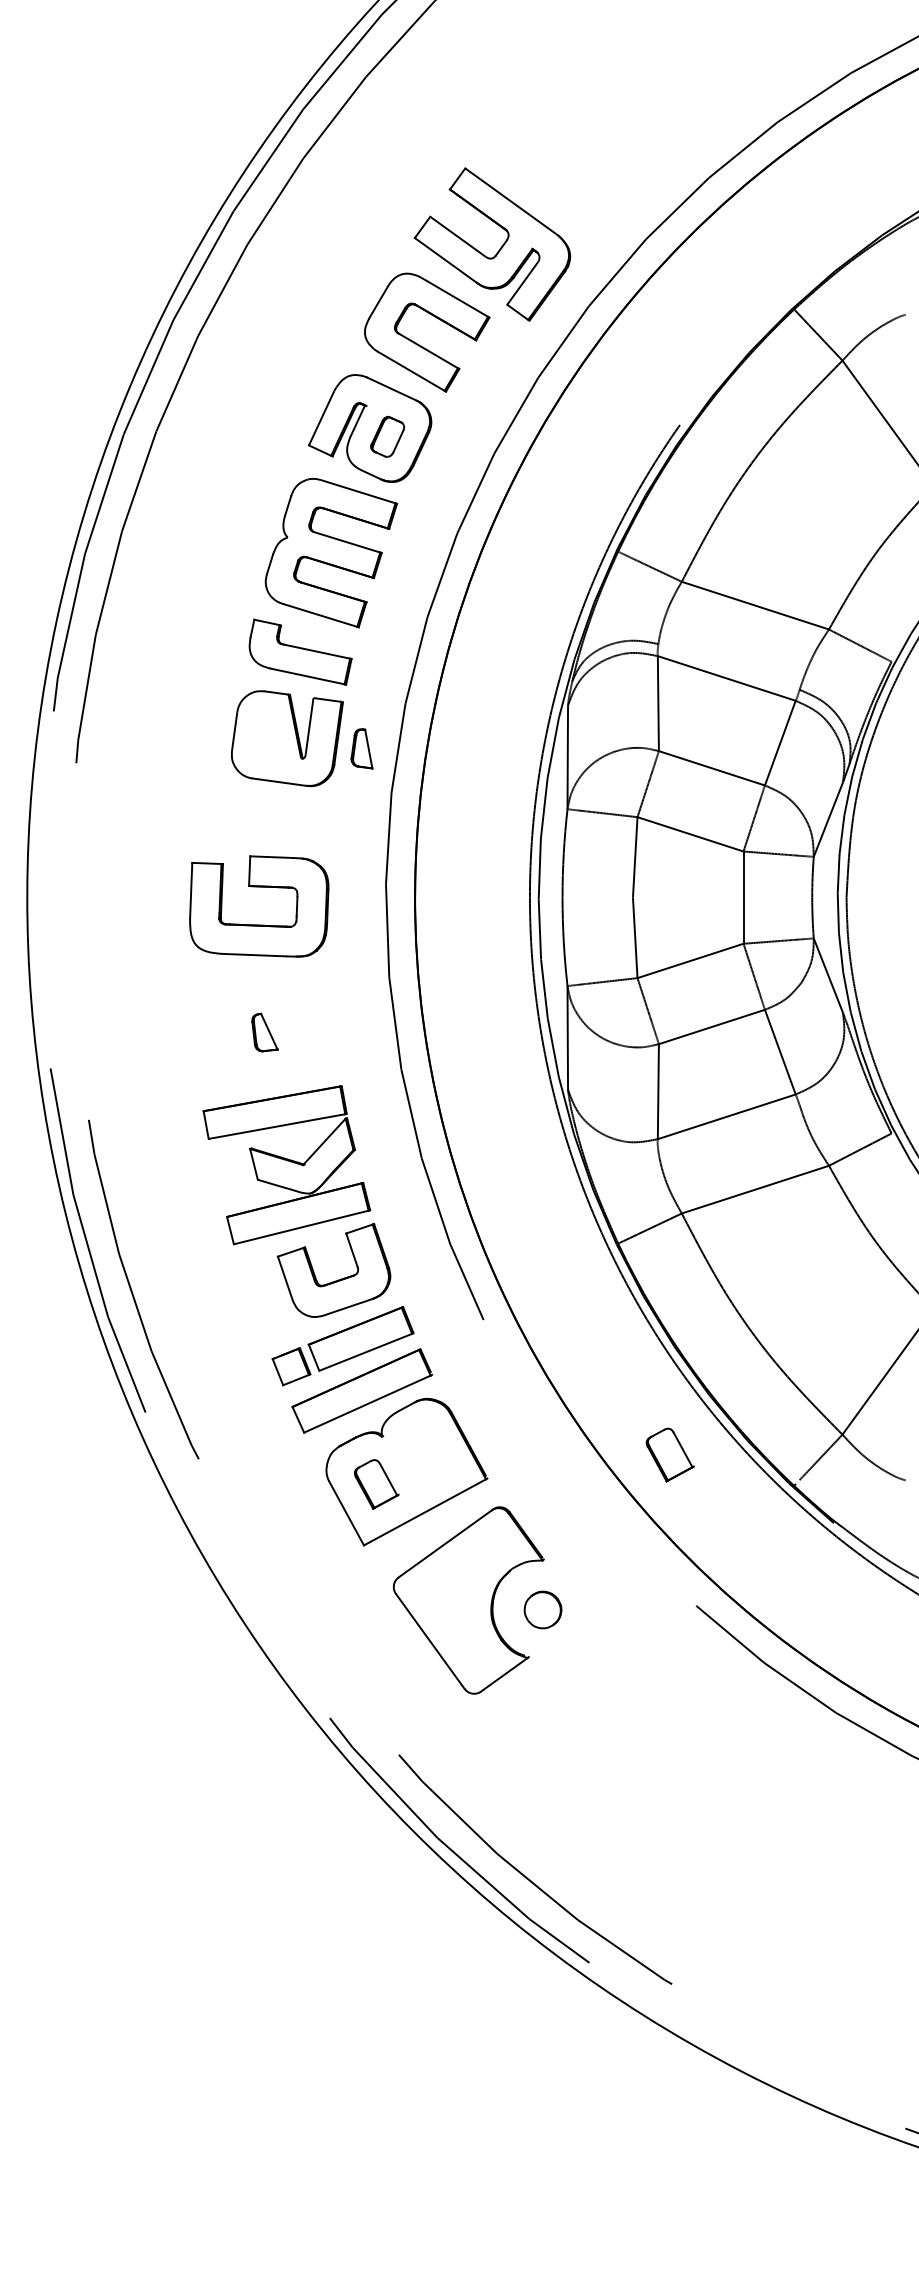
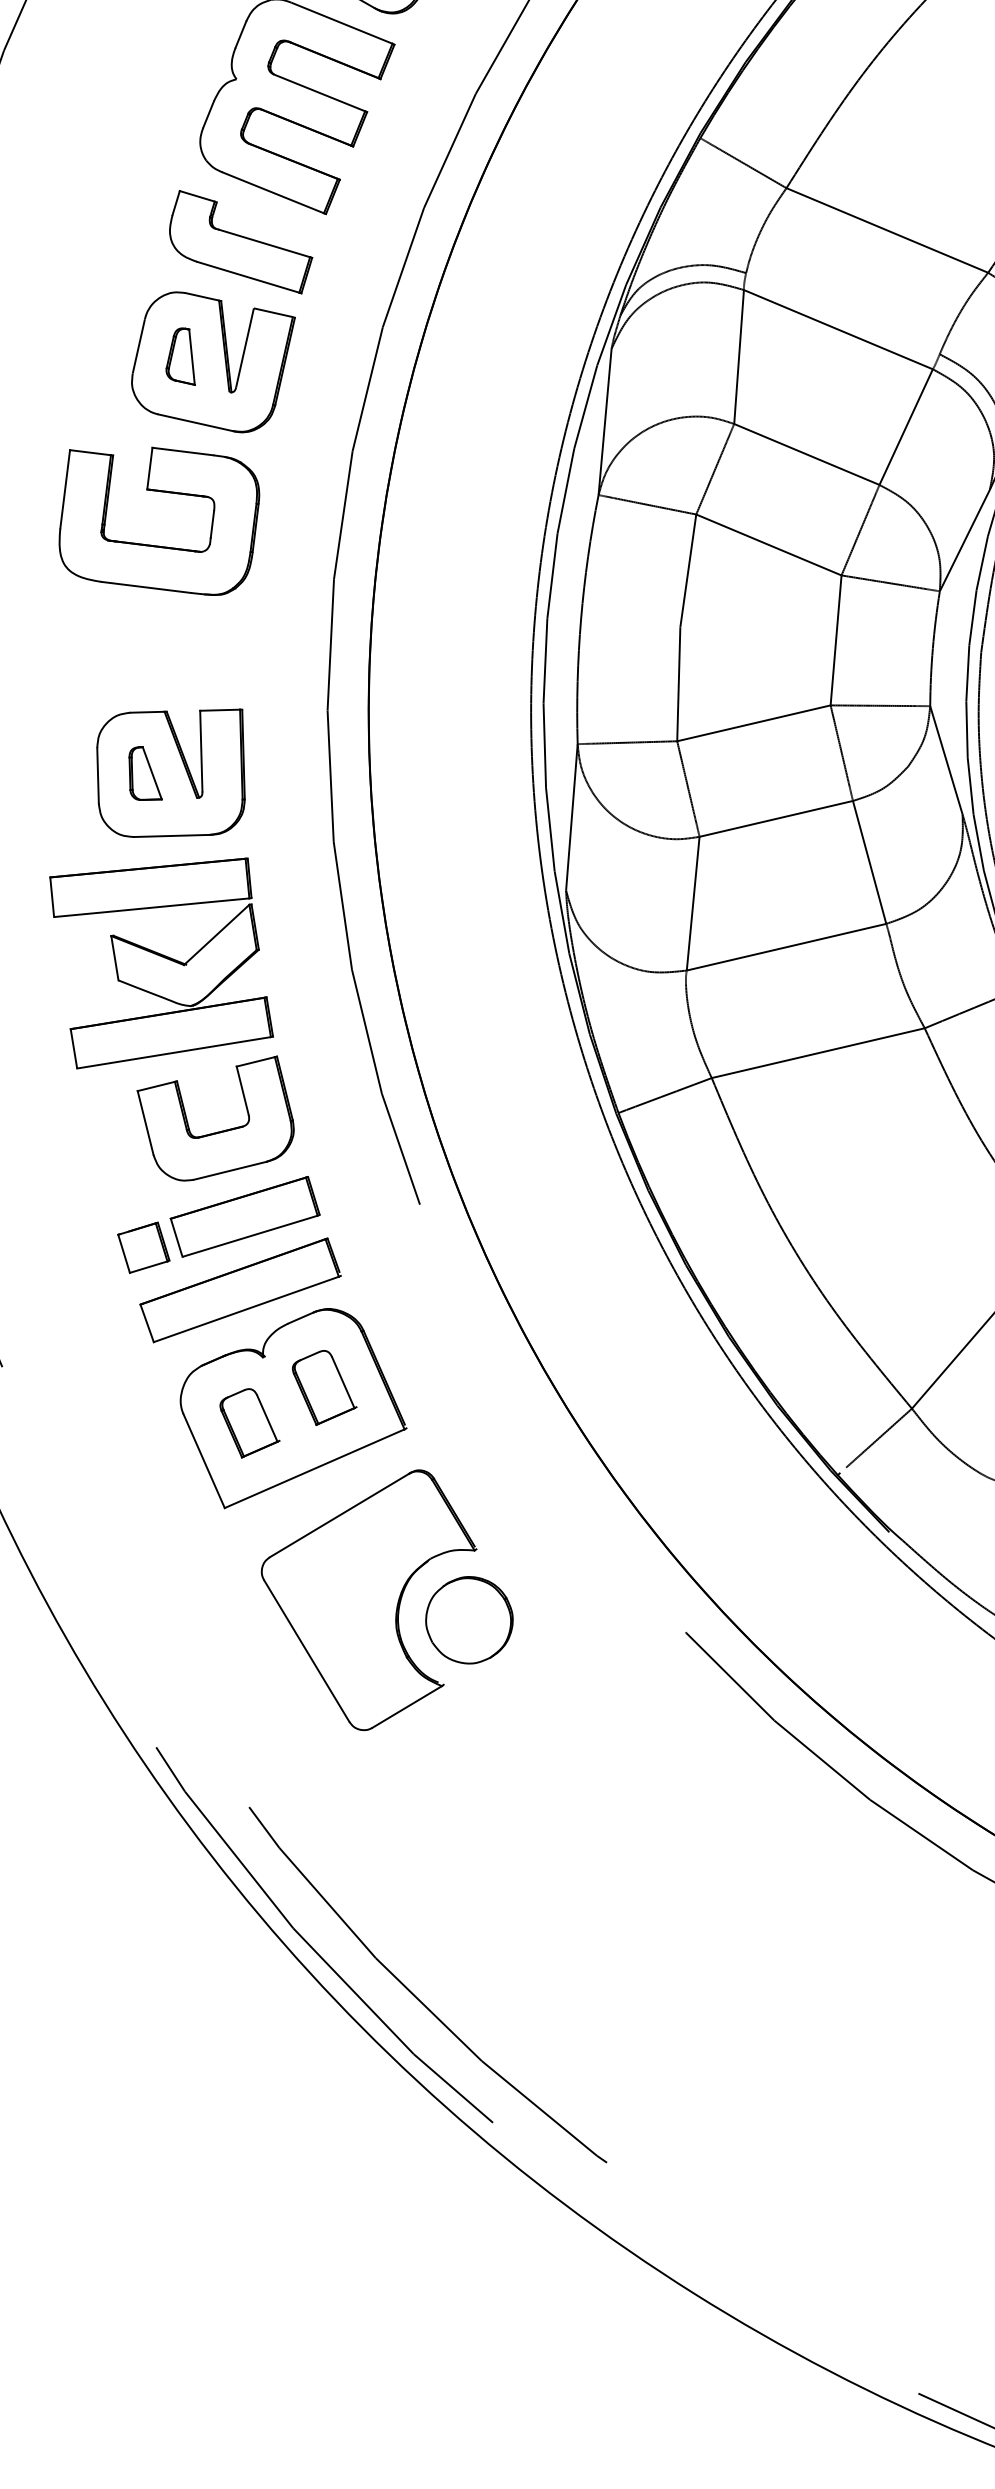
part: (361, 748) -> (181, 355), moved
part: (259, 924) -> (157, 544), moved
part: (282, 1029) -> (171, 771), added
part: (669, 1454) -> (323, 1387), moved
part: (542, 1609) -> (468, 1619), size x1.67

